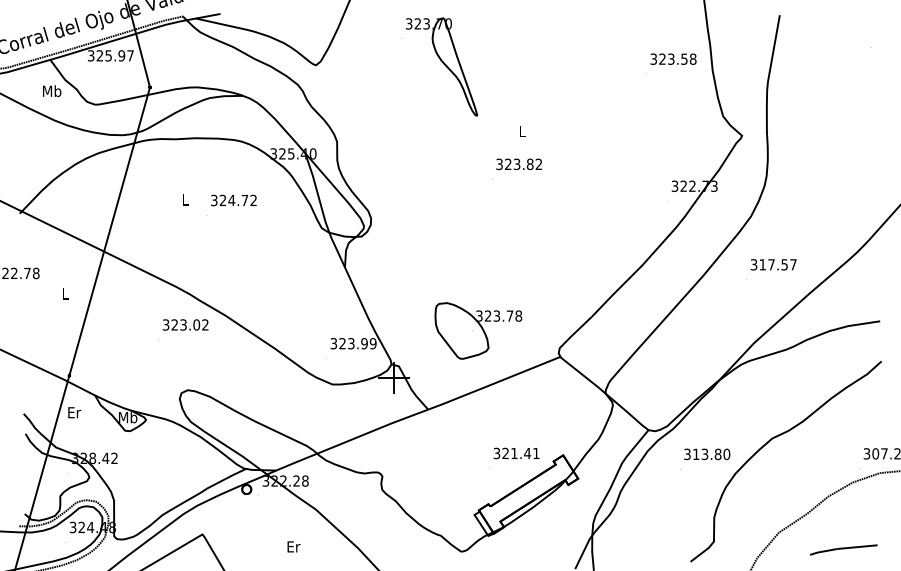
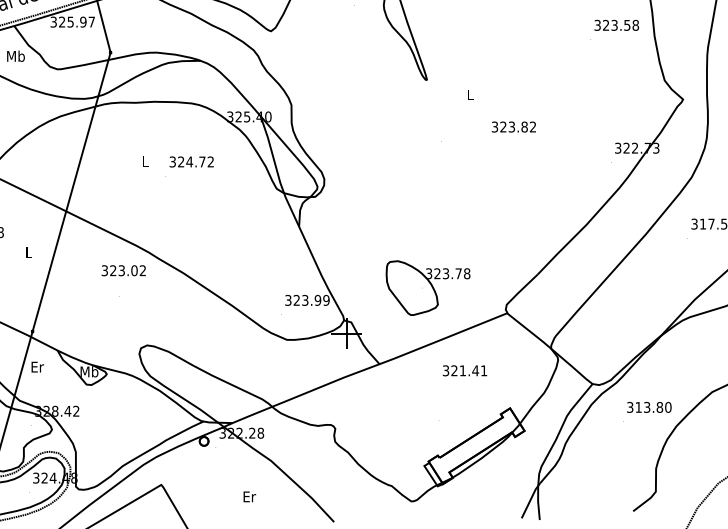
text: (518, 164) -> (513, 127), moved
text: (185, 324) -> (123, 270), moved
text: (516, 453) -> (464, 370), moved

